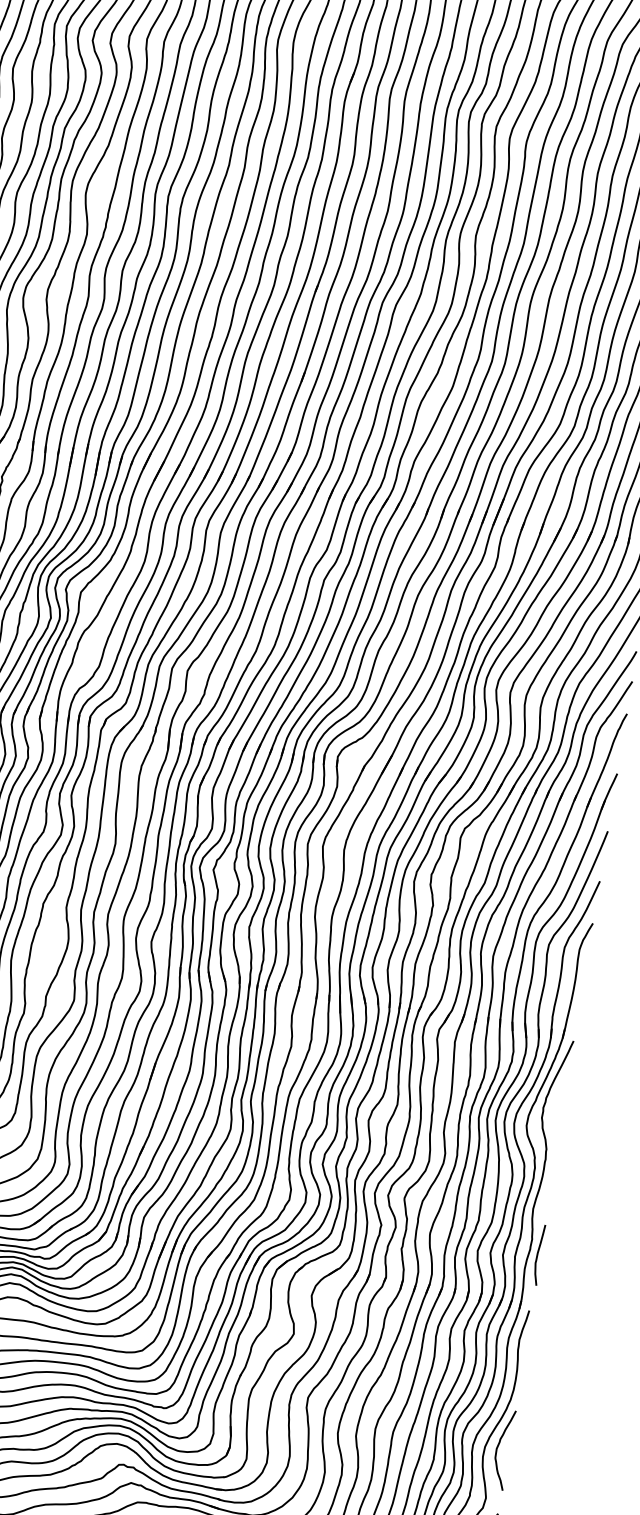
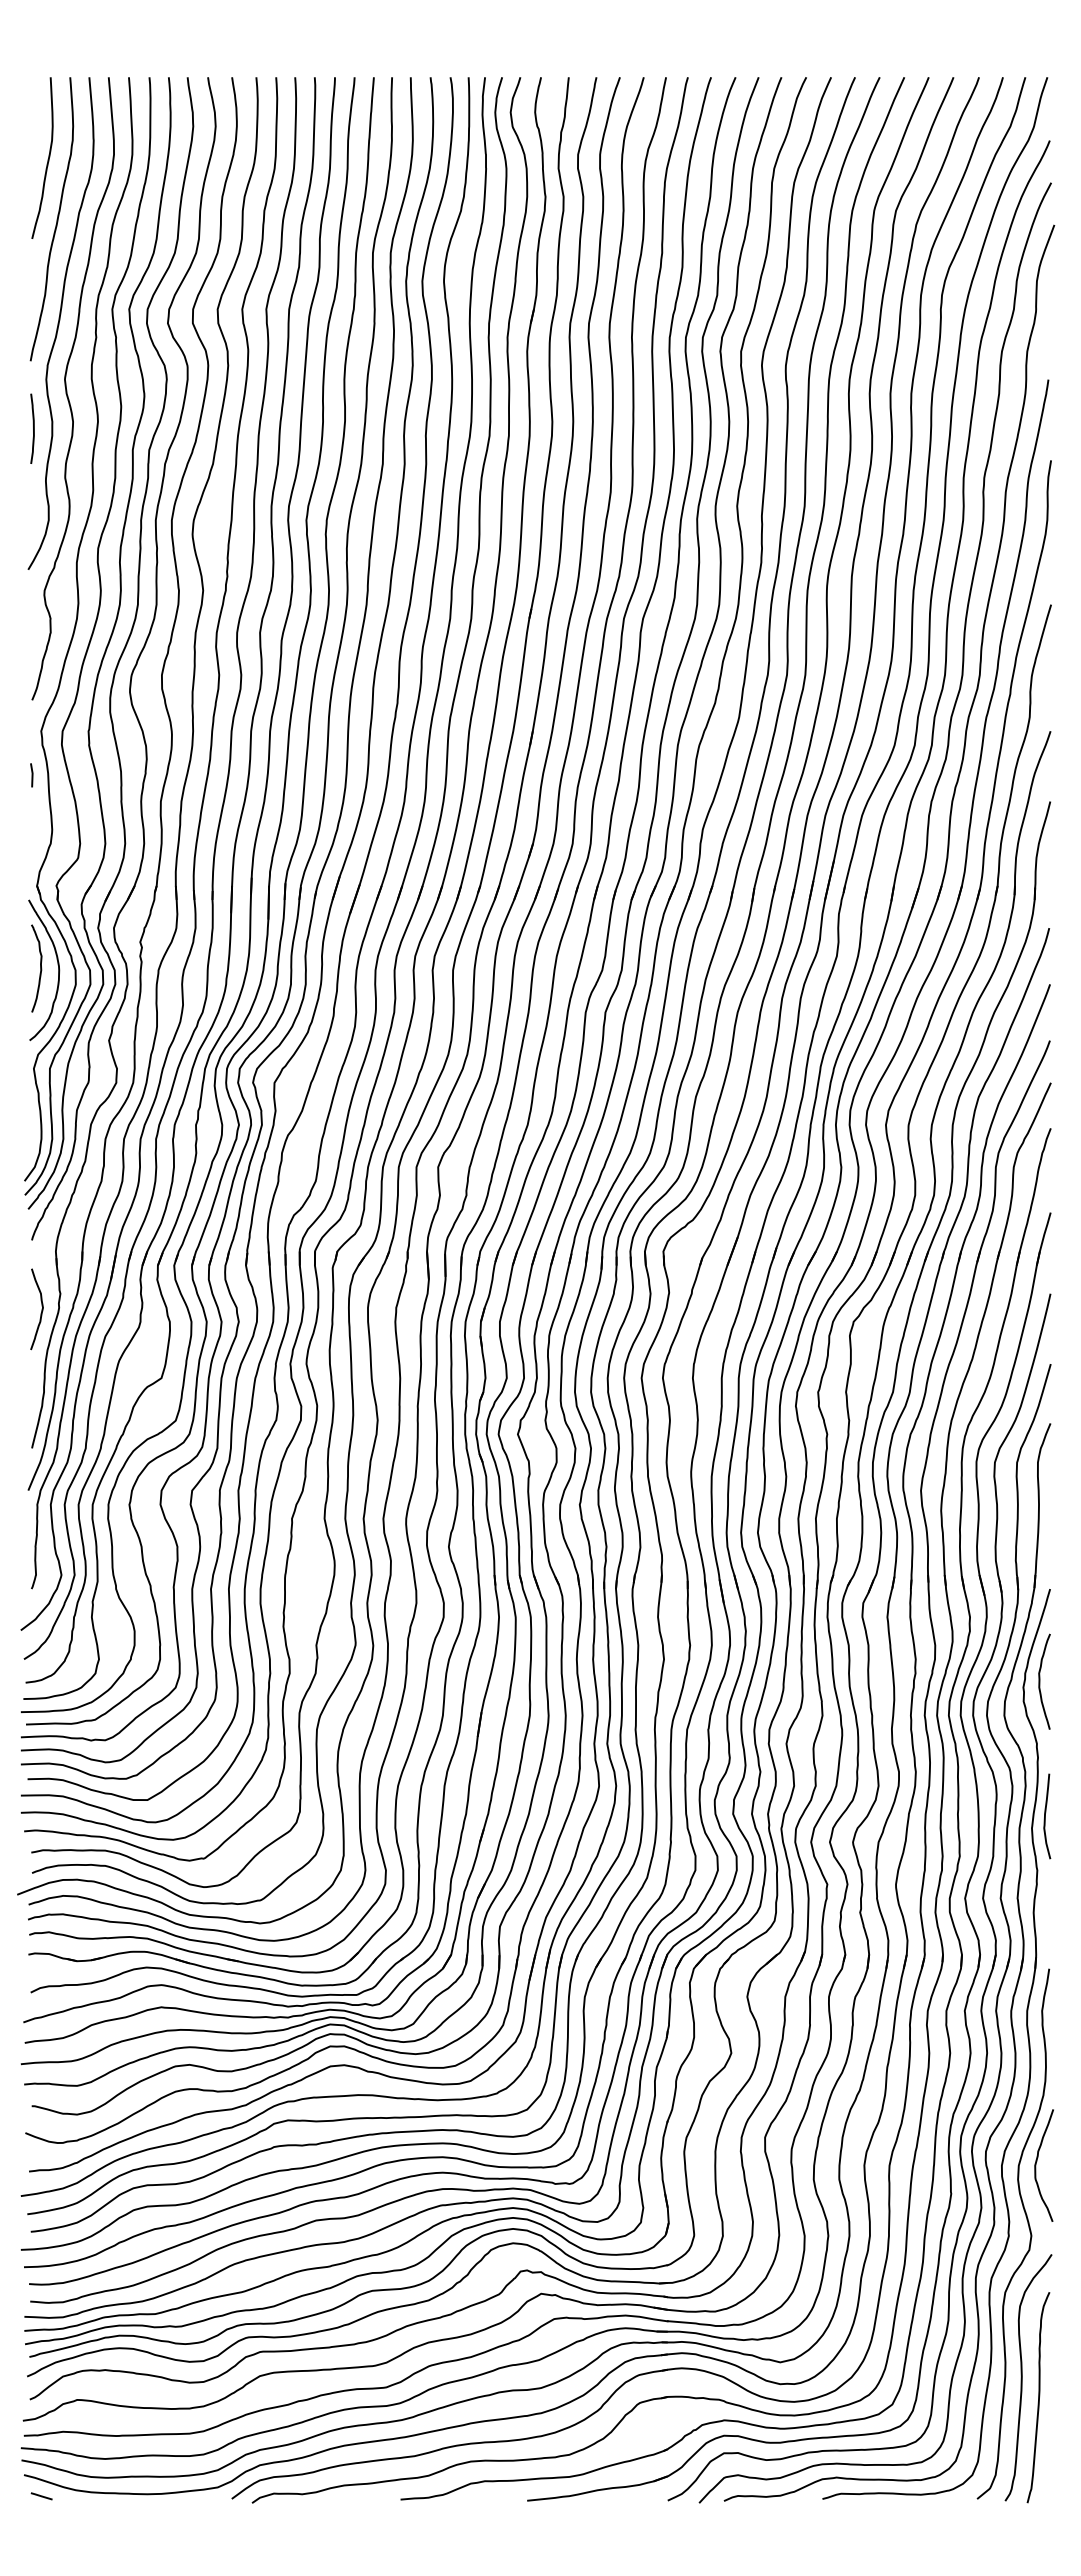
curve: (556, 1105) -> (1040, 1681), added
curve: (537, 1254) -> (1045, 1816), moved

